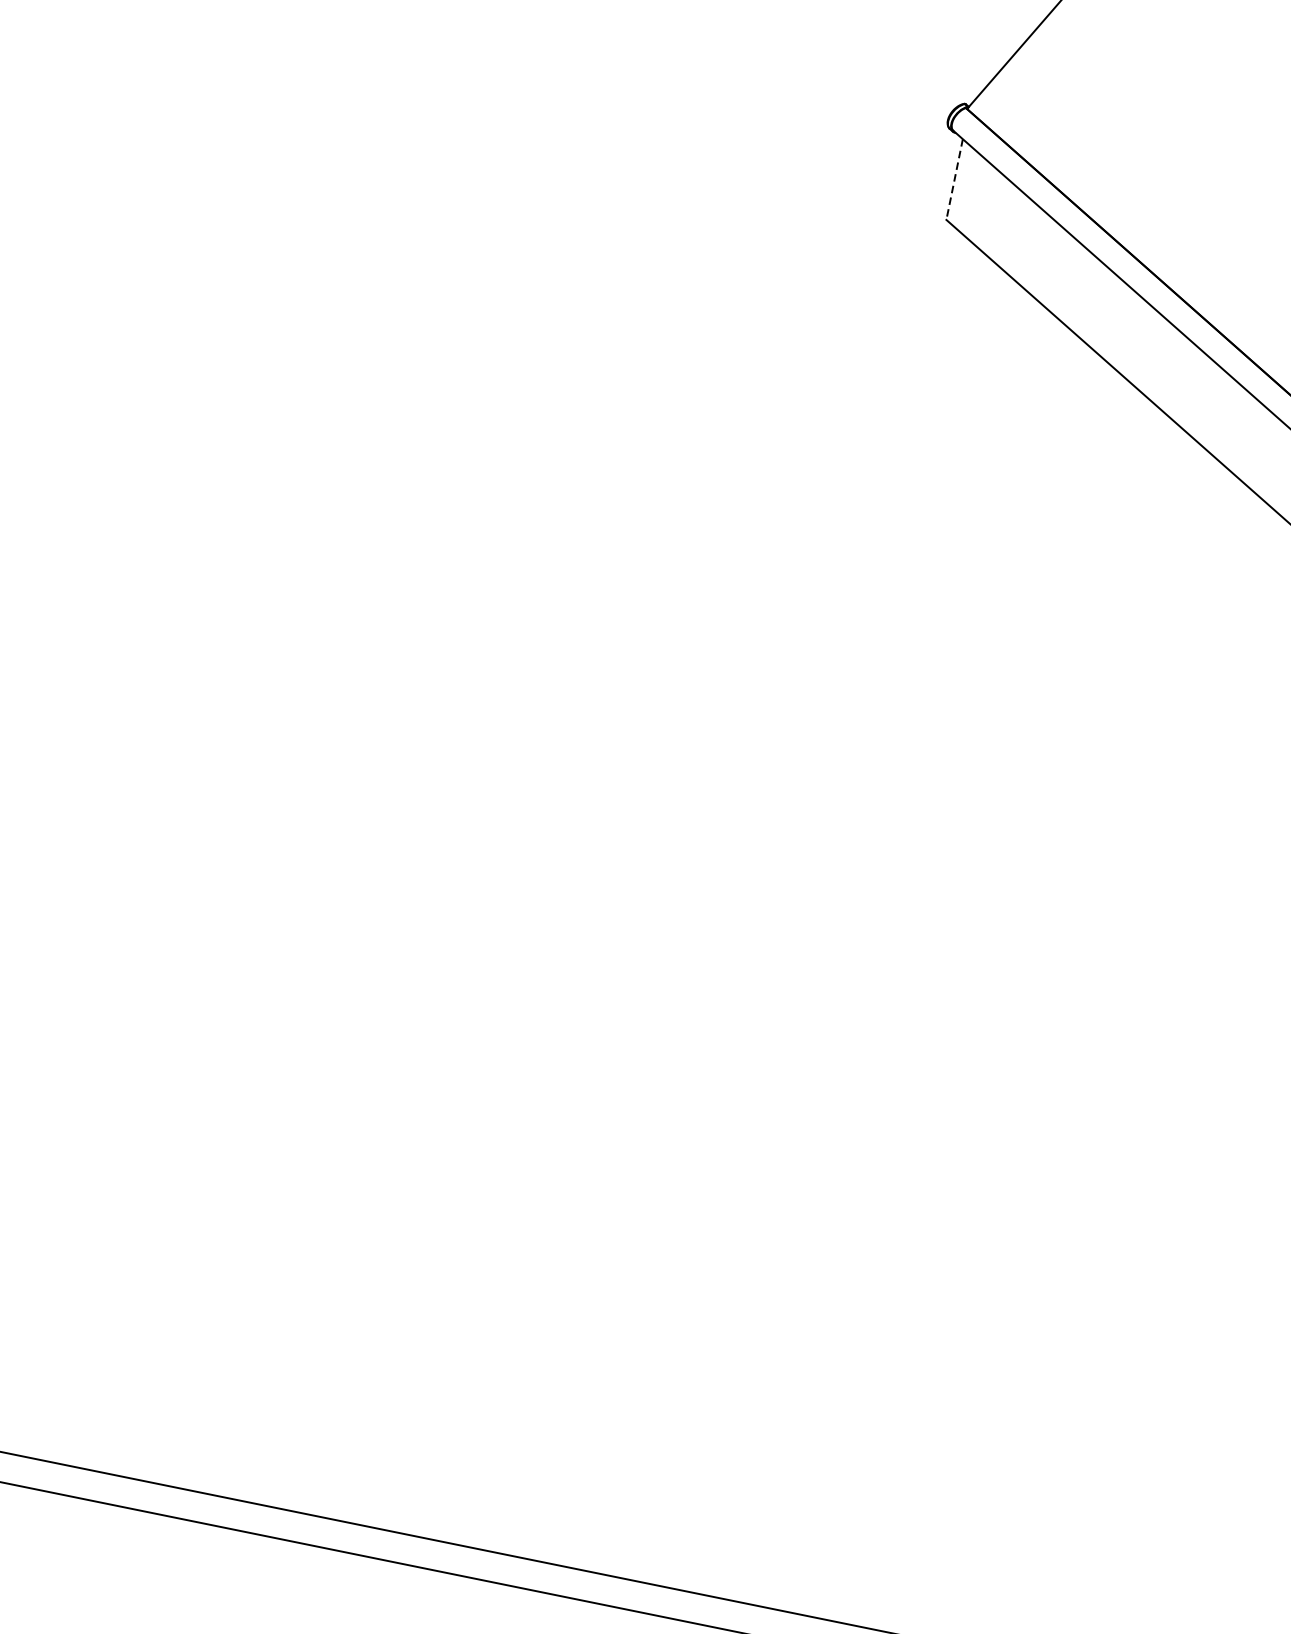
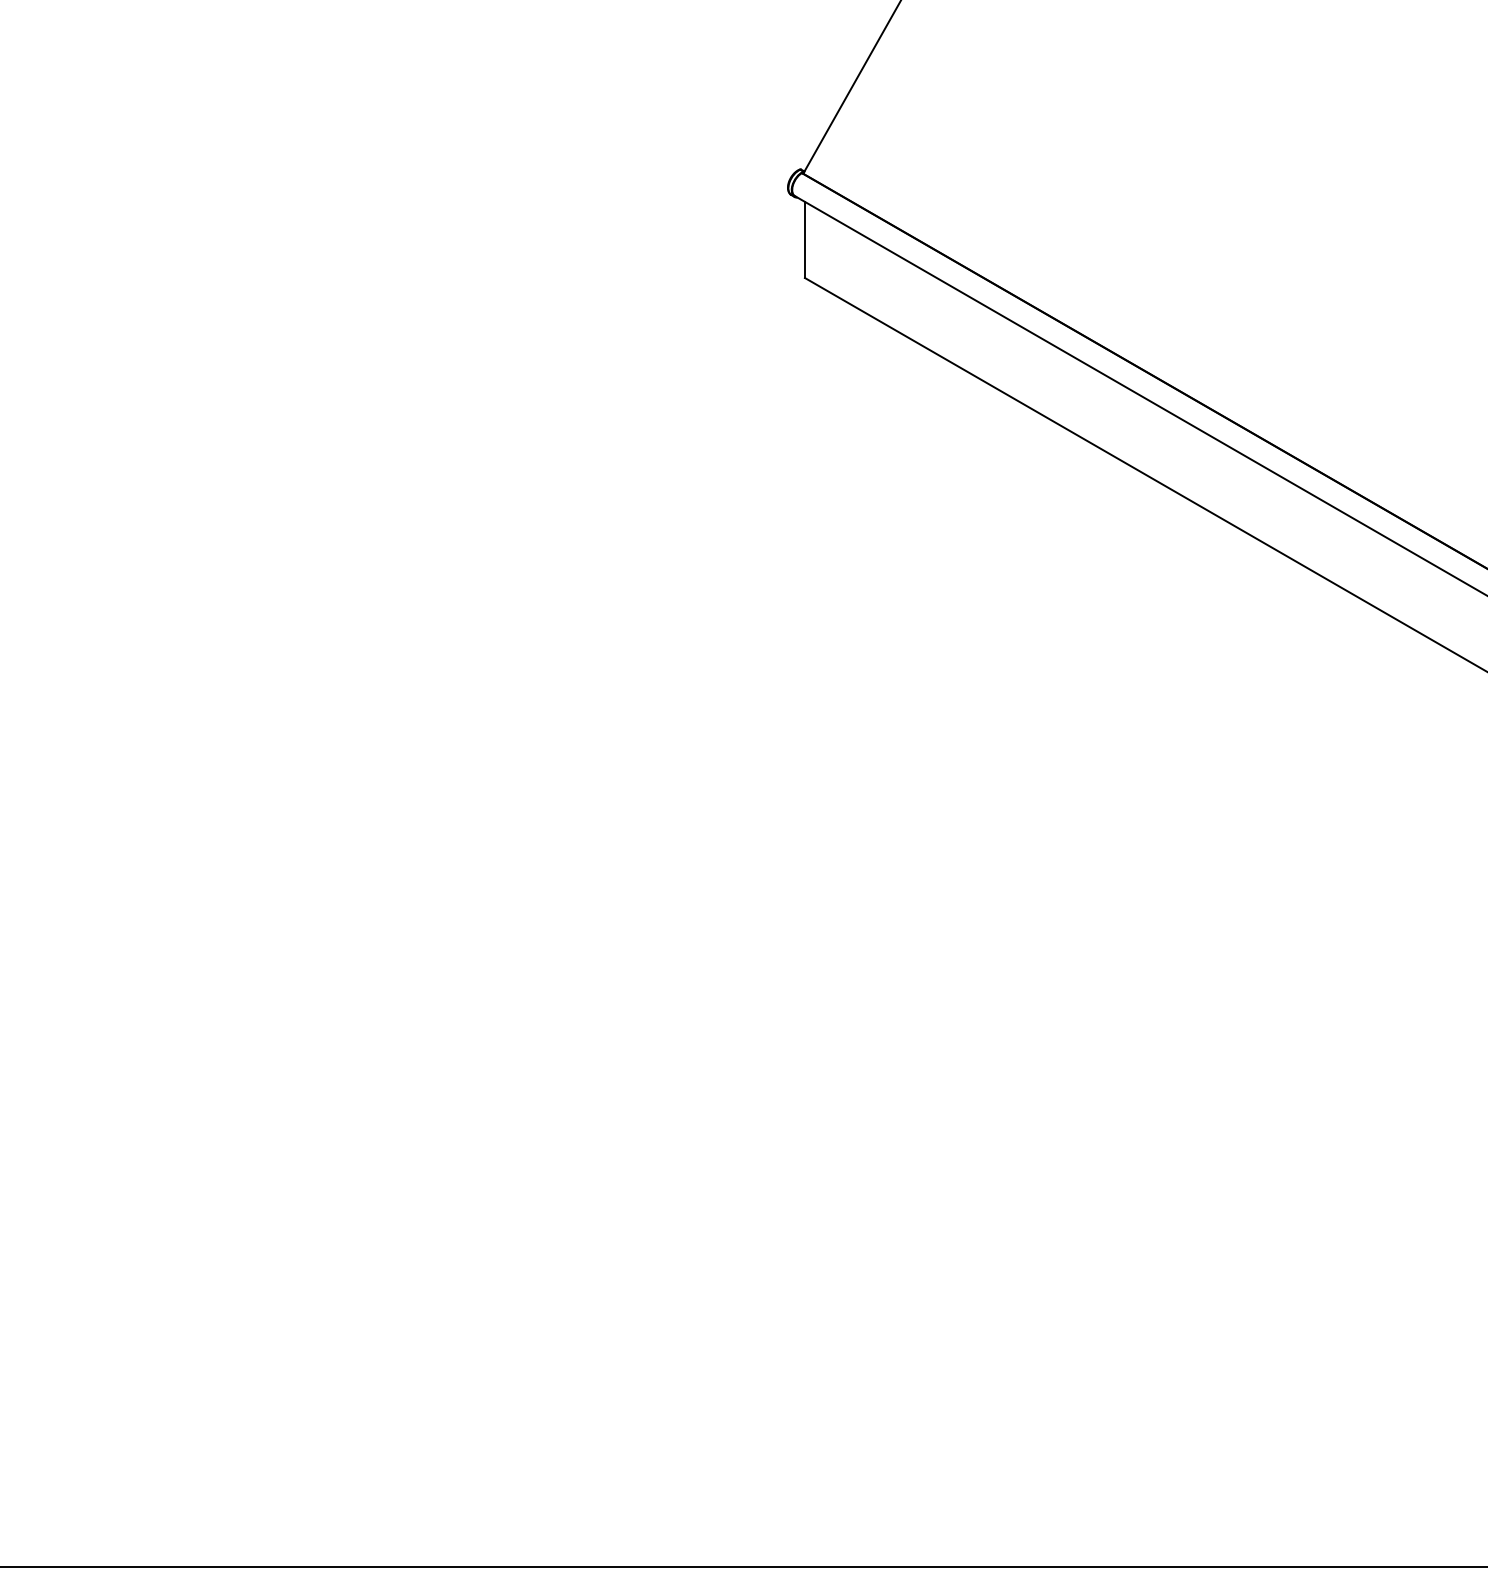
line: (954, 180) -> (804, 240), dashed -> solid

